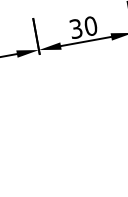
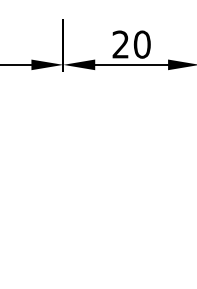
text: (75, 28) -> (120, 44), 30 -> 20

